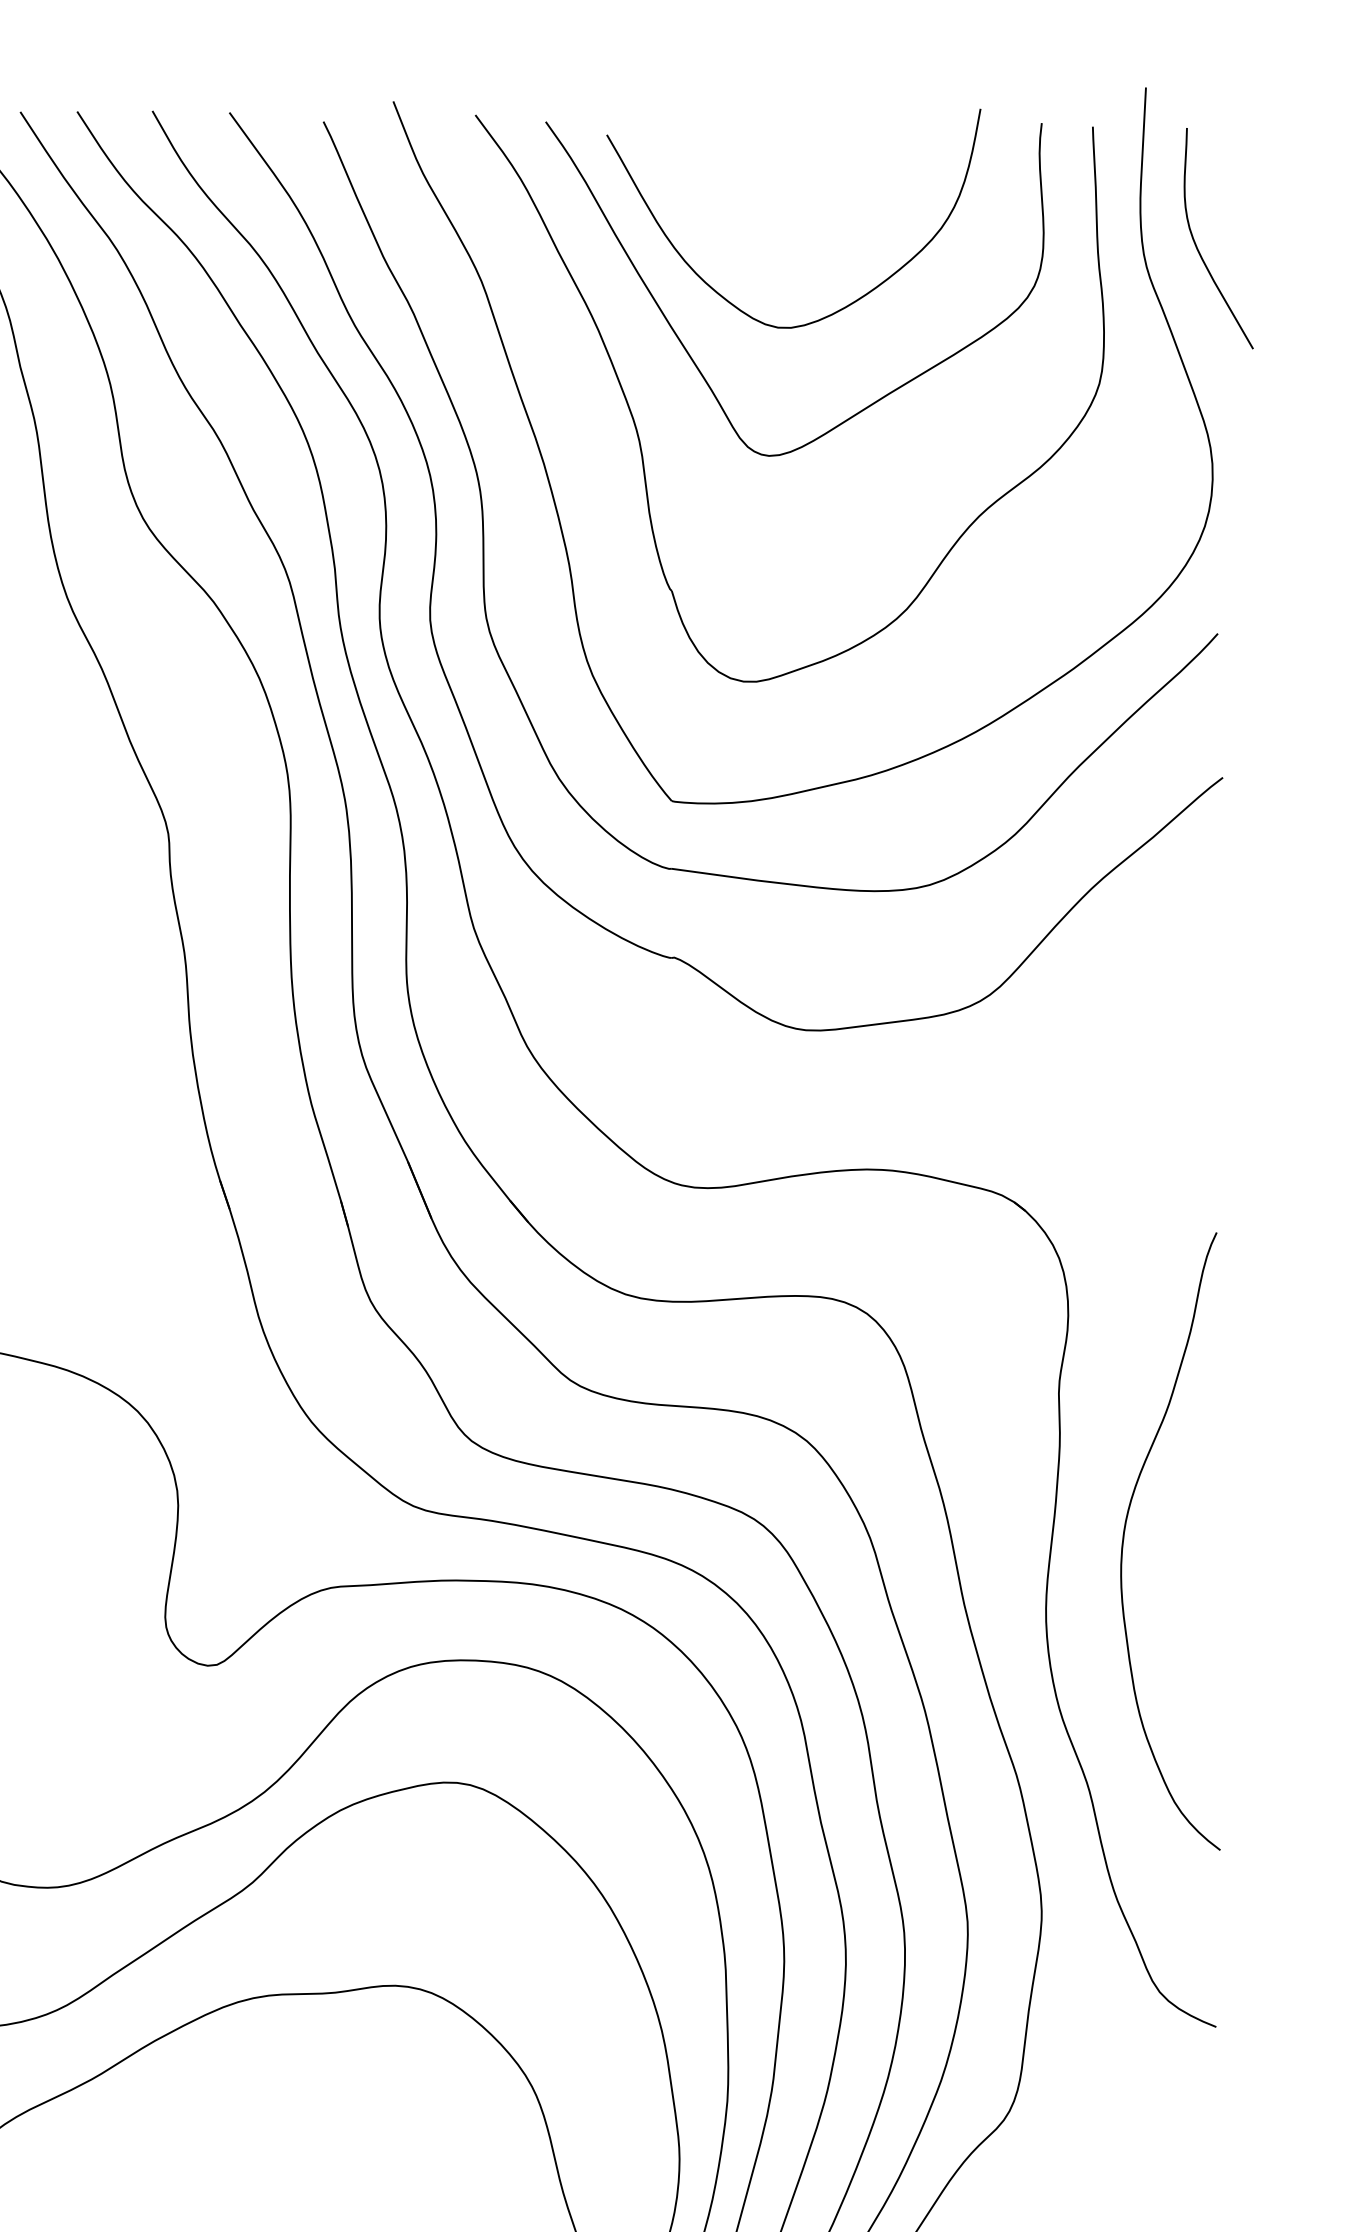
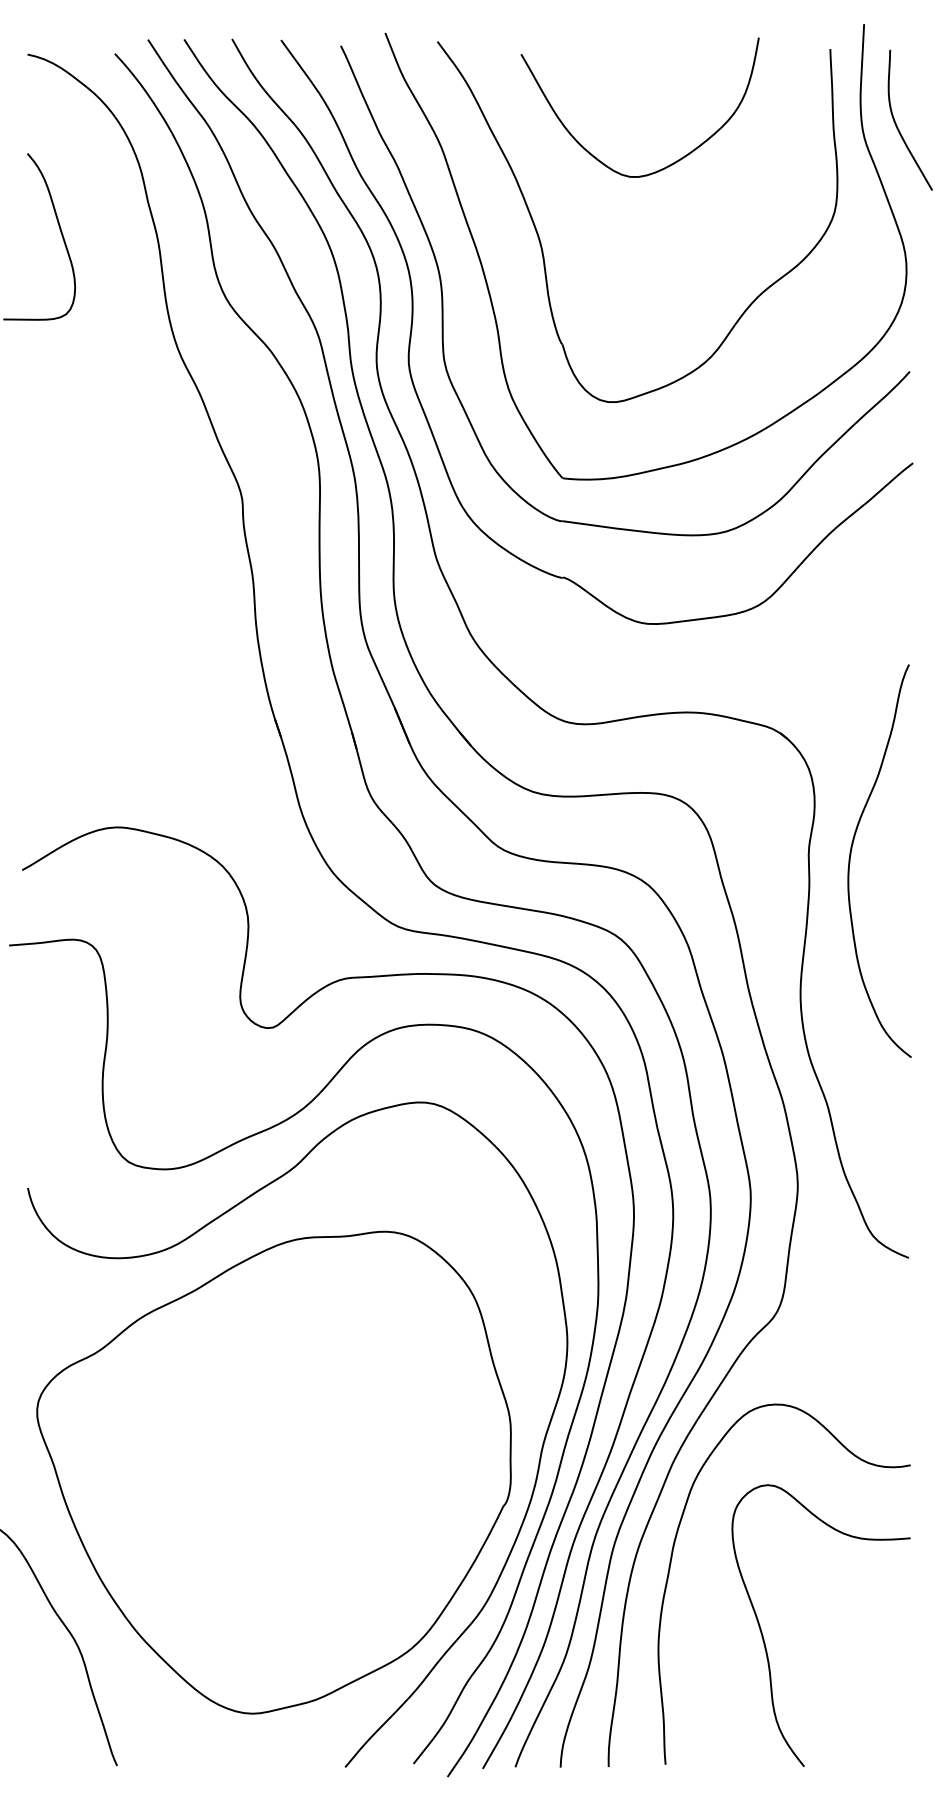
curve: (690, 353) -> (574, 193), removed
curve: (1126, 1532) -> (851, 855), moved

